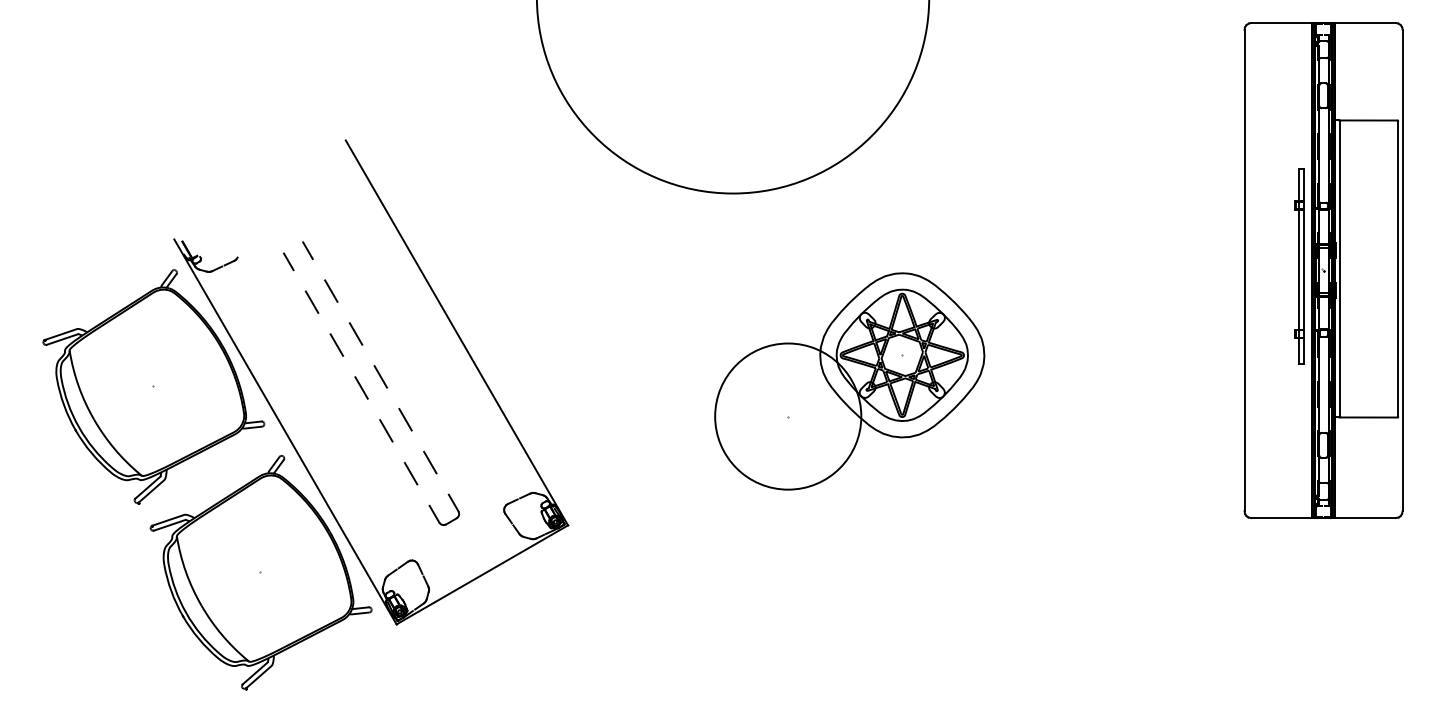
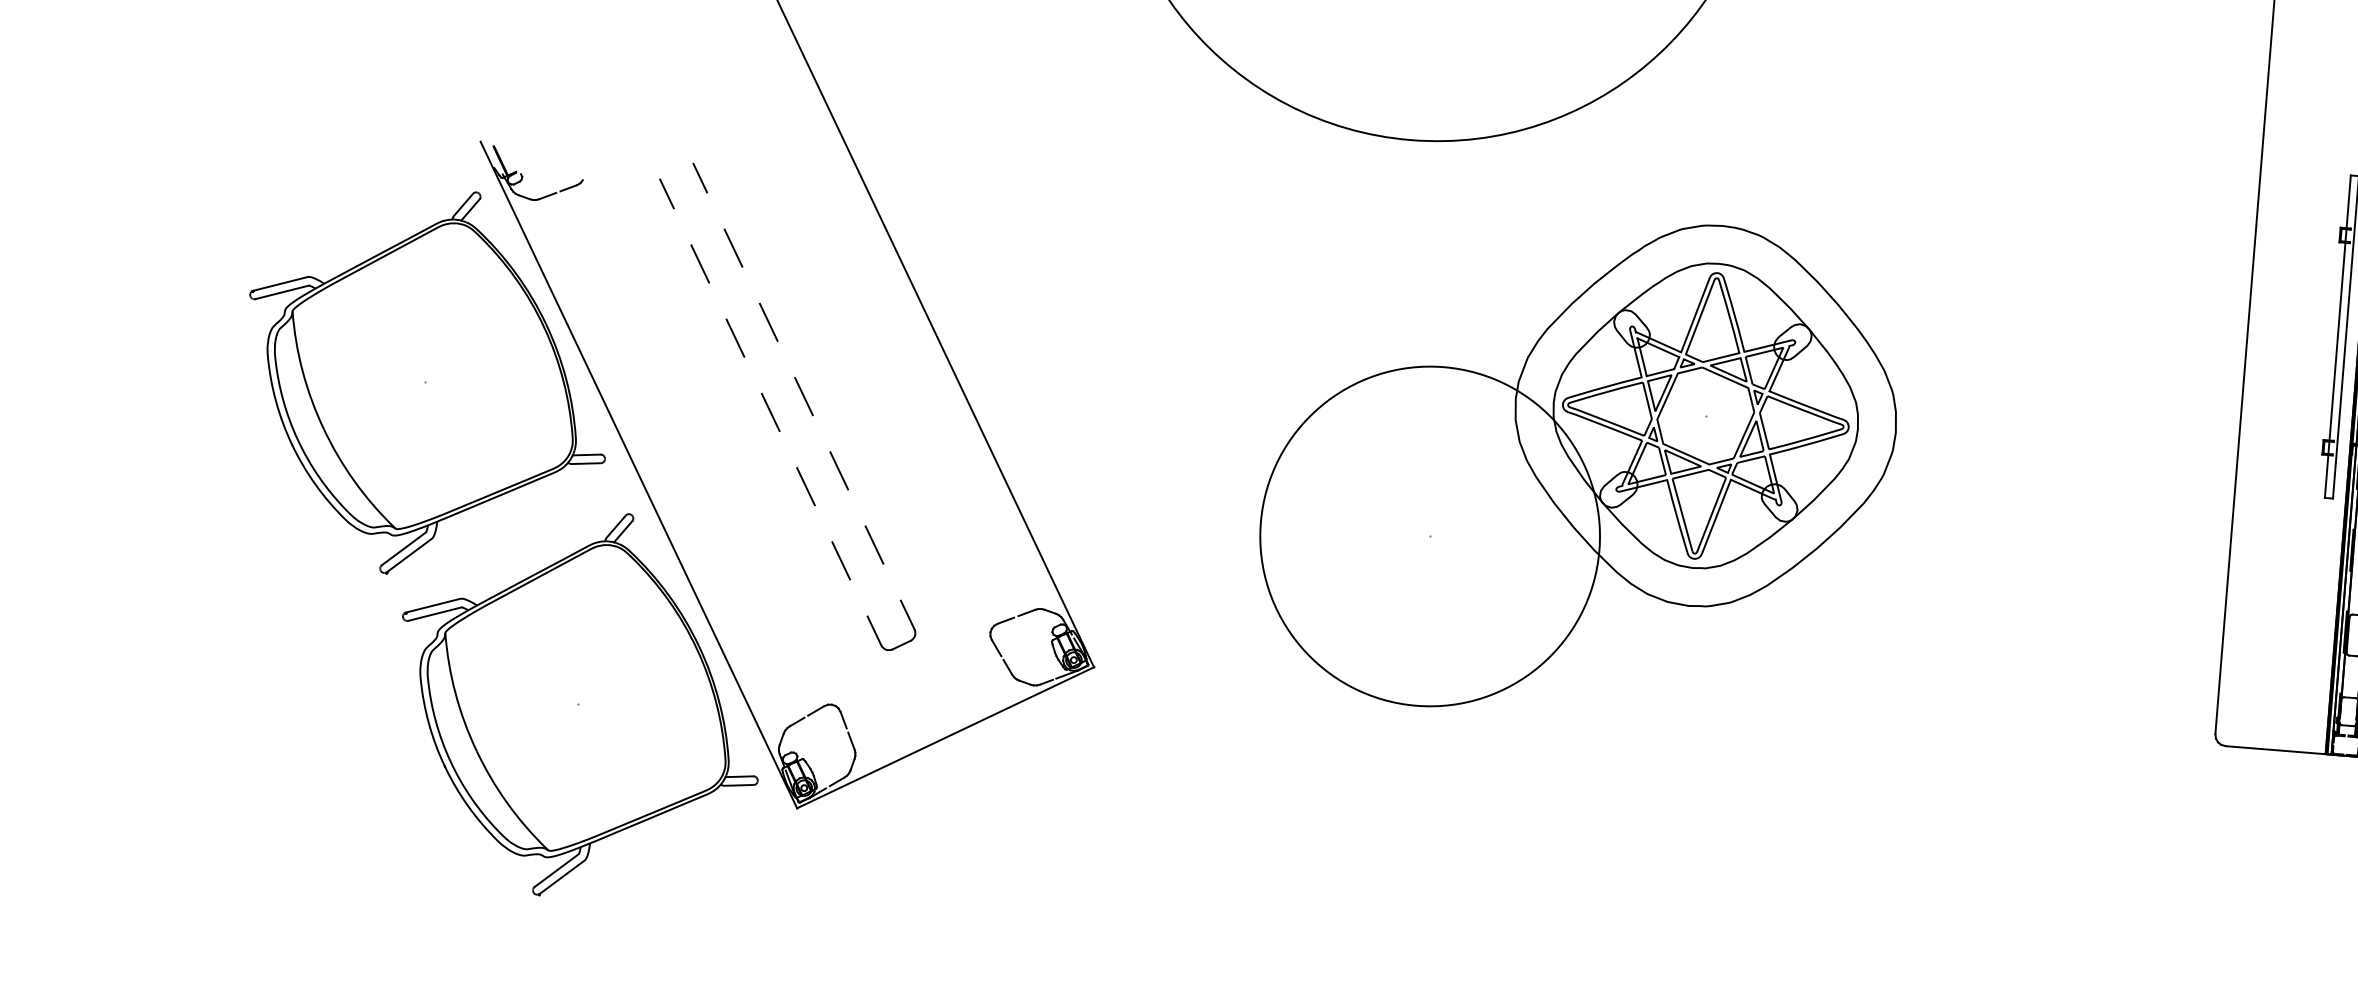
part: (849, 381) -> (1578, 466), size x1.4

